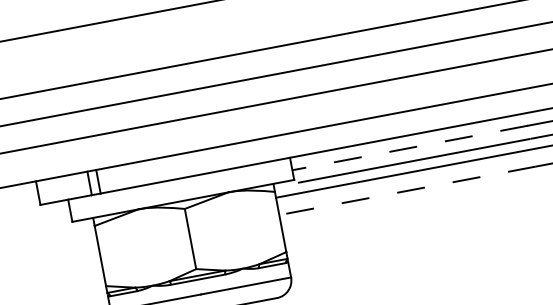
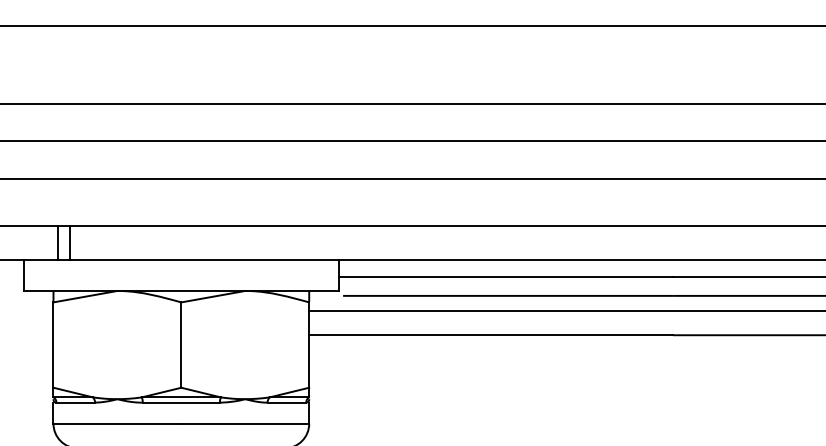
line: (409, 148) -> (505, 277), dashed -> solid
line: (407, 190) -> (491, 335), dashed -> solid

